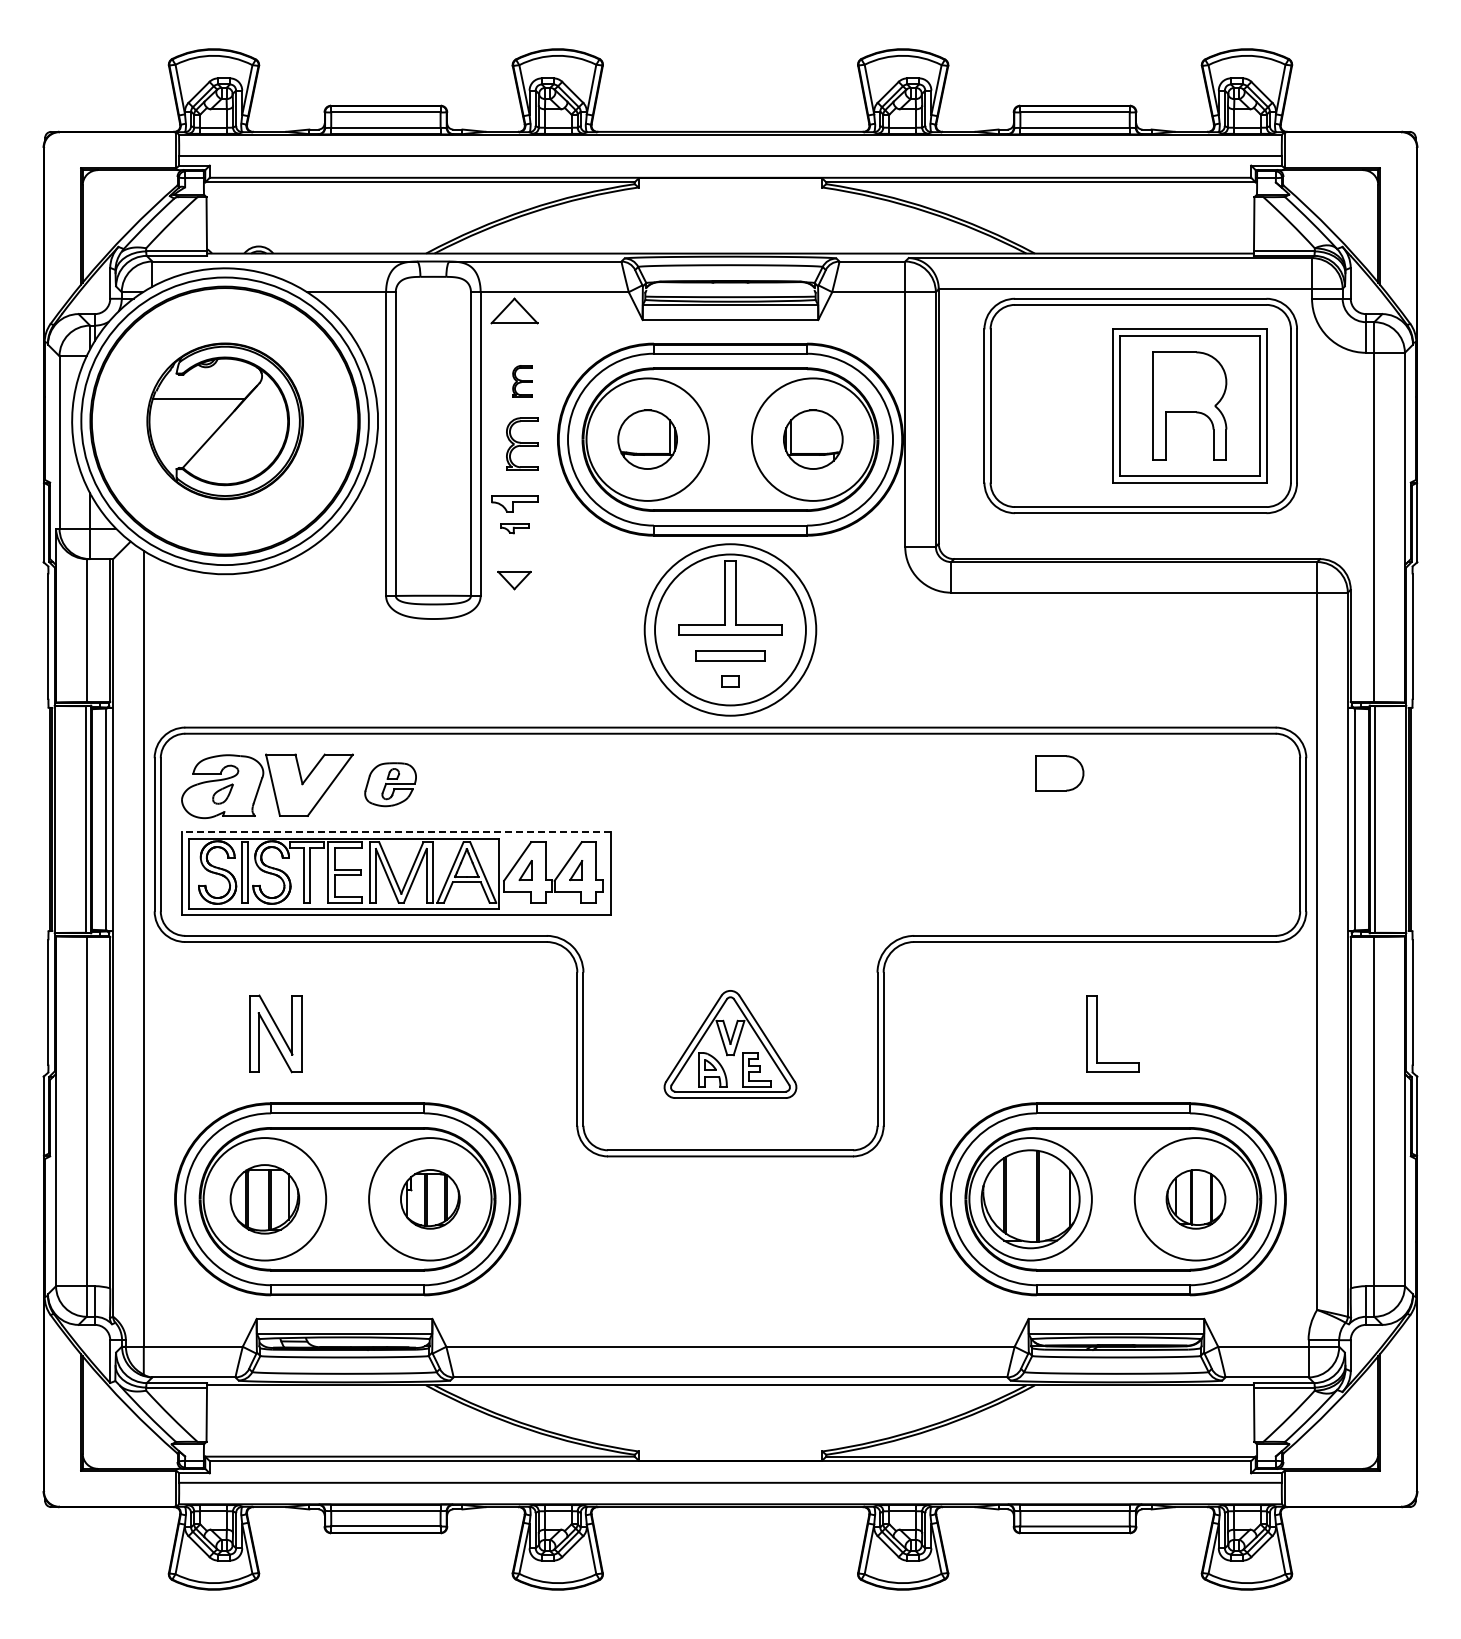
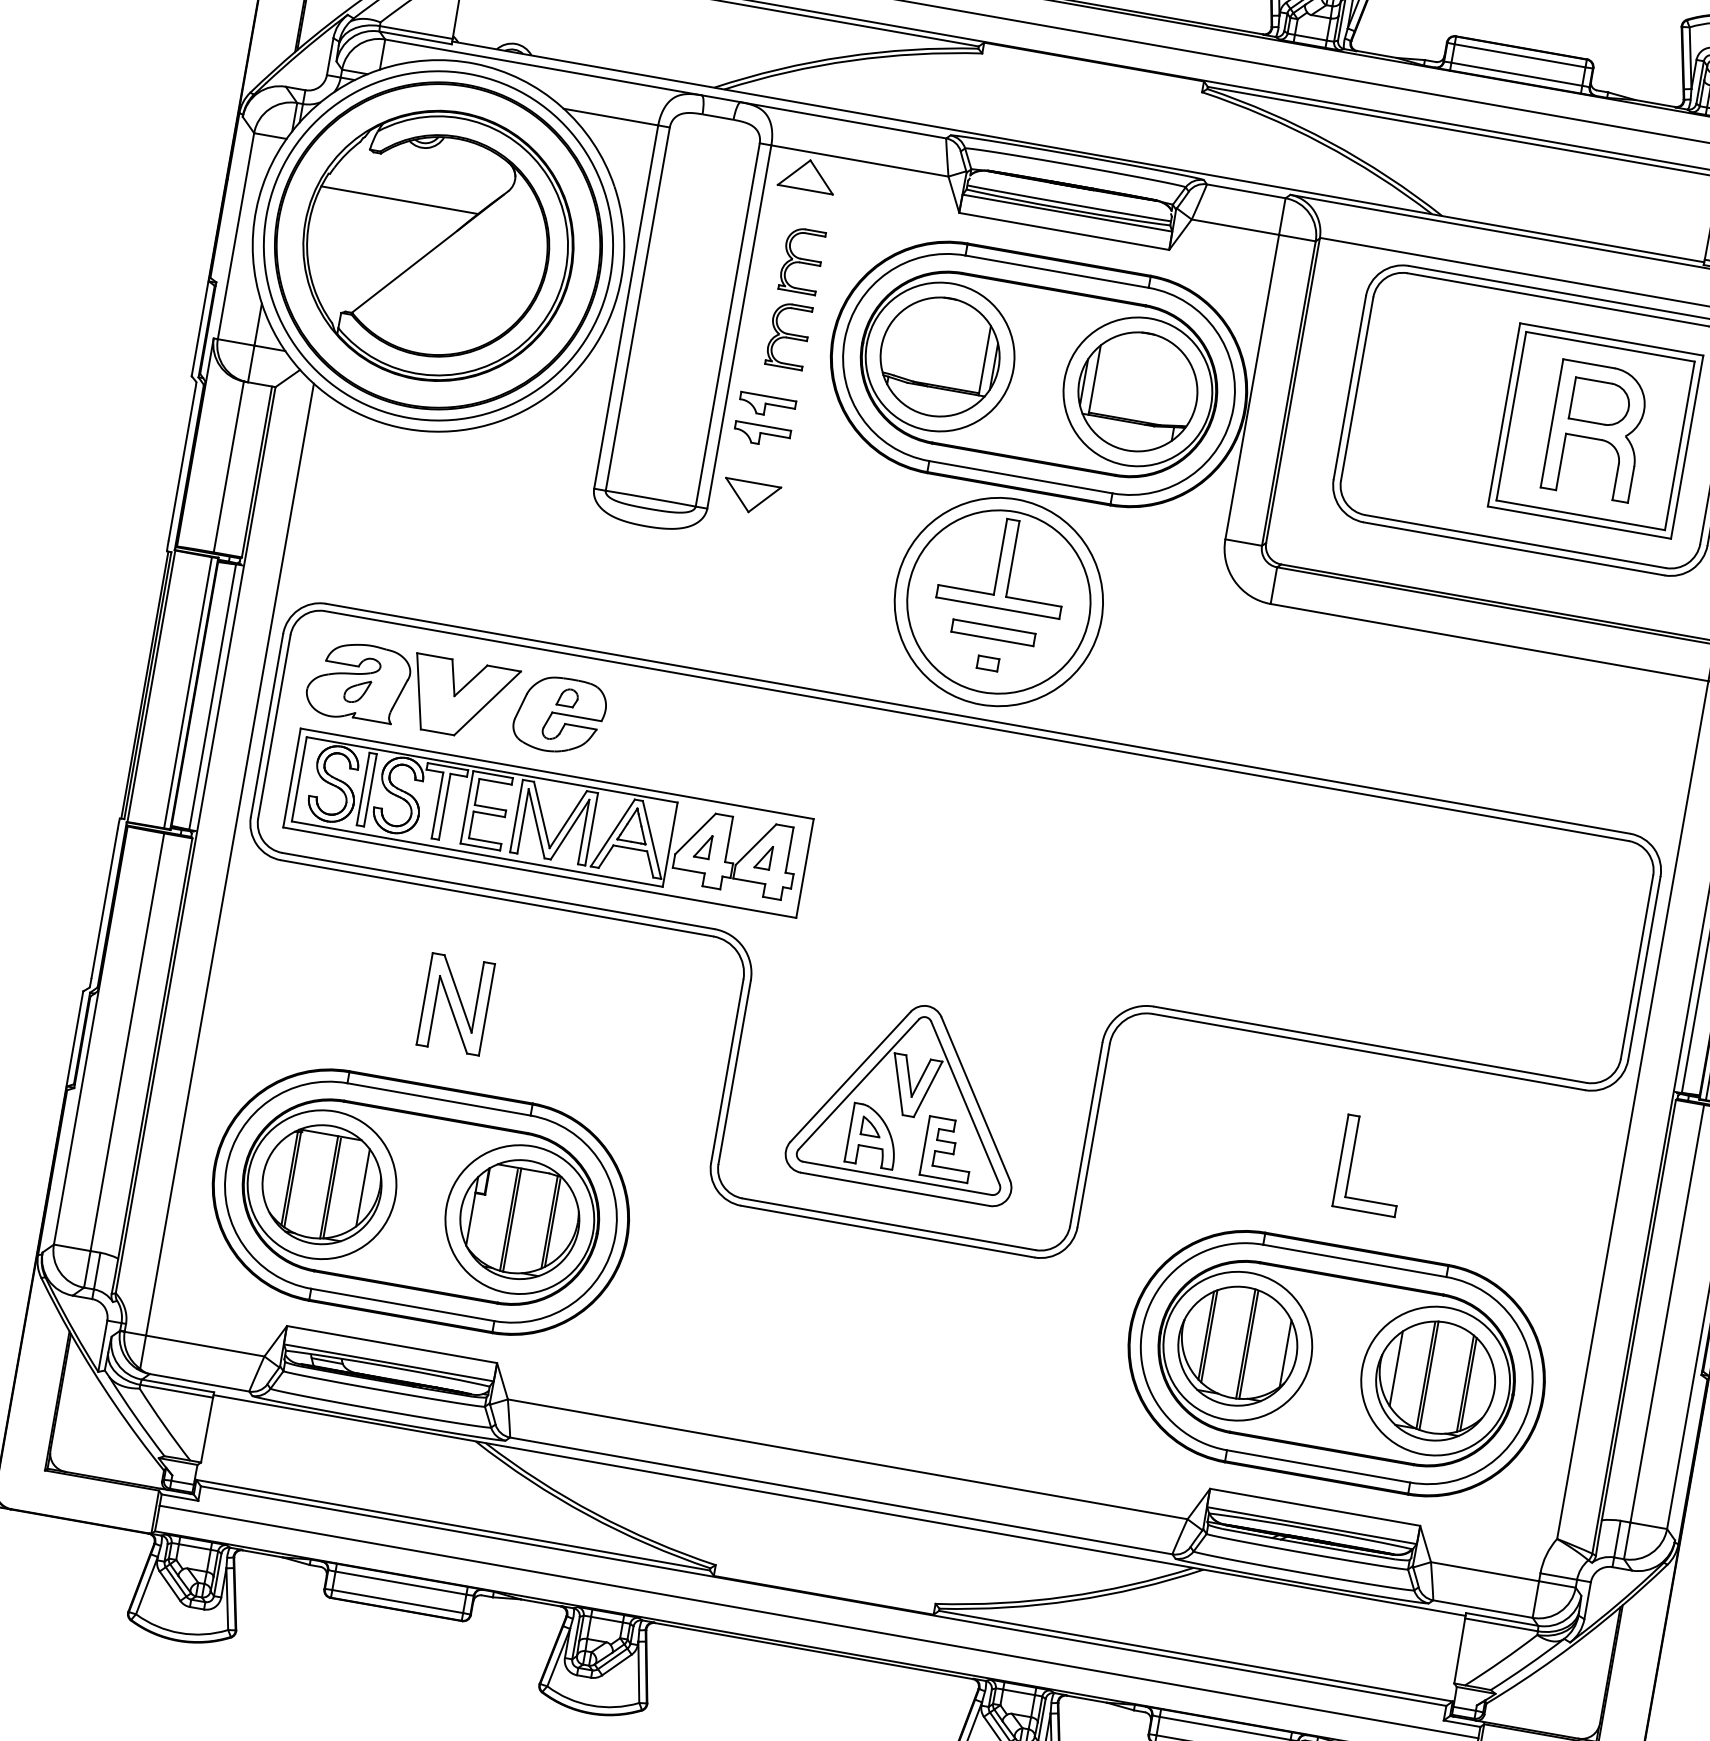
part: (522, 381) -> (802, 261), size x1.67
part: (225, 421) -> (438, 246), size x1.43
part: (647, 439) -> (939, 356), size x1.67
part: (813, 439) -> (1138, 391), size x1.67
part: (514, 528) -> (761, 435), size x1.67
part: (514, 580) -> (751, 497), size x1.43
part: (1059, 773) -> (1600, 402), moved
part: (390, 784) -> (559, 715), size x1.43
line: (396, 832) -> (556, 773), dashed -> solid
part: (275, 1033) -> (455, 1003), moved
part: (730, 1044) -> (911, 1097), size x1.43
part: (264, 1199) -> (321, 1184), size x1.43
part: (430, 1199) -> (520, 1219), size x1.67
part: (1195, 1199) -> (1434, 1381), size x1.67

